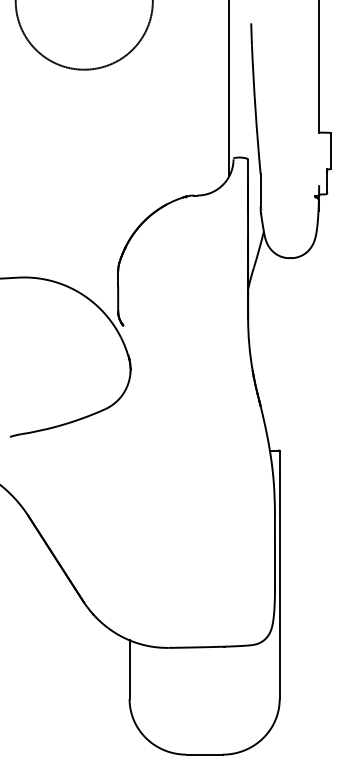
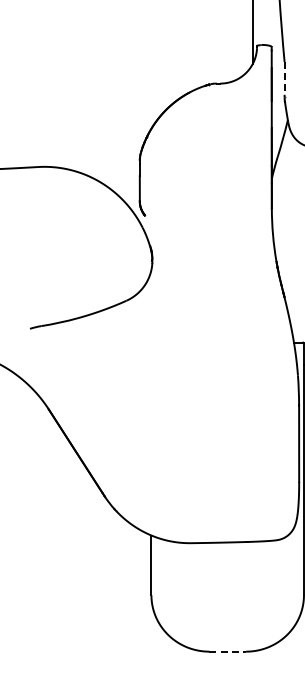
line: (260, 190) -> (284, 78), solid -> dashed
line: (205, 754) -> (228, 651), solid -> dashed

